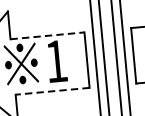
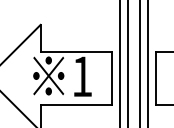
line: (47, 35) -> (76, 51), dashed -> solid
line: (51, 91) -> (75, 104), dashed -> solid

